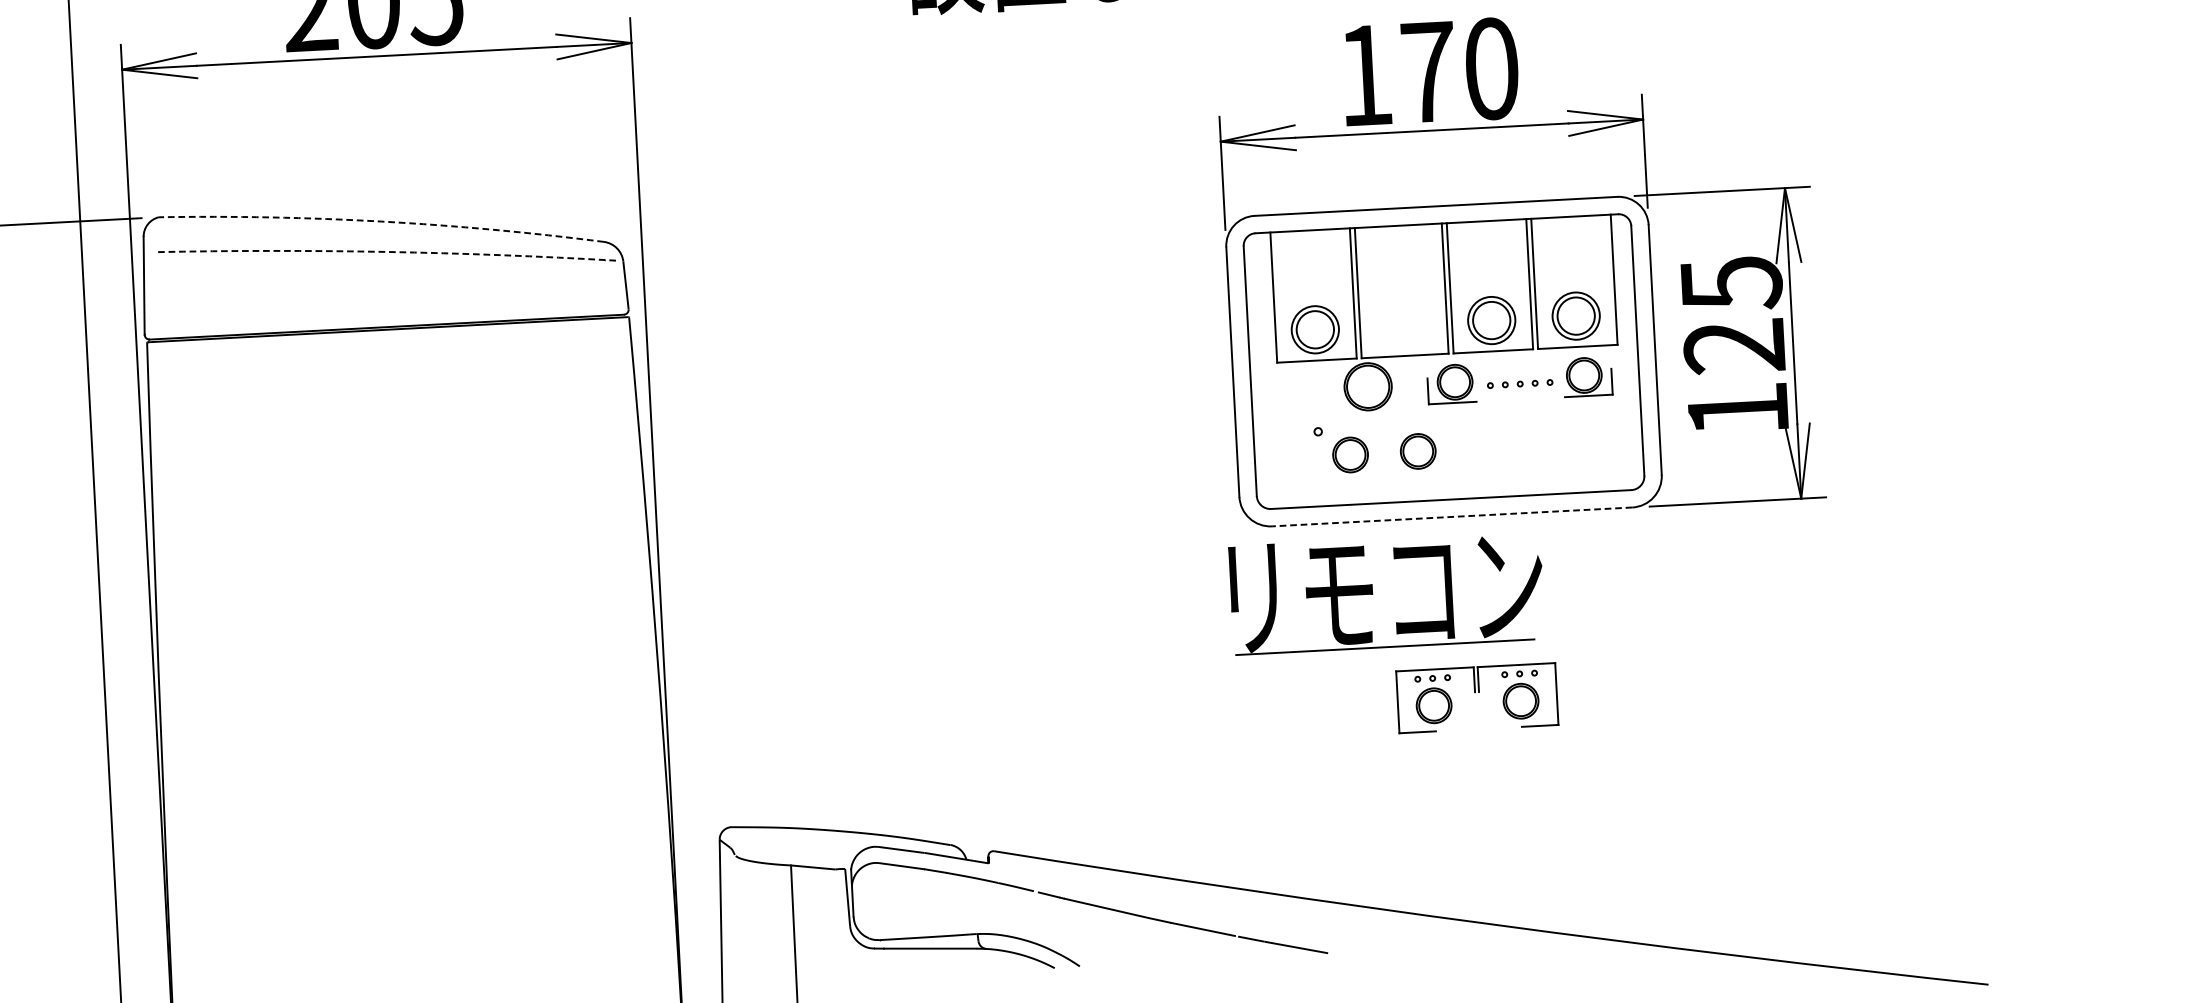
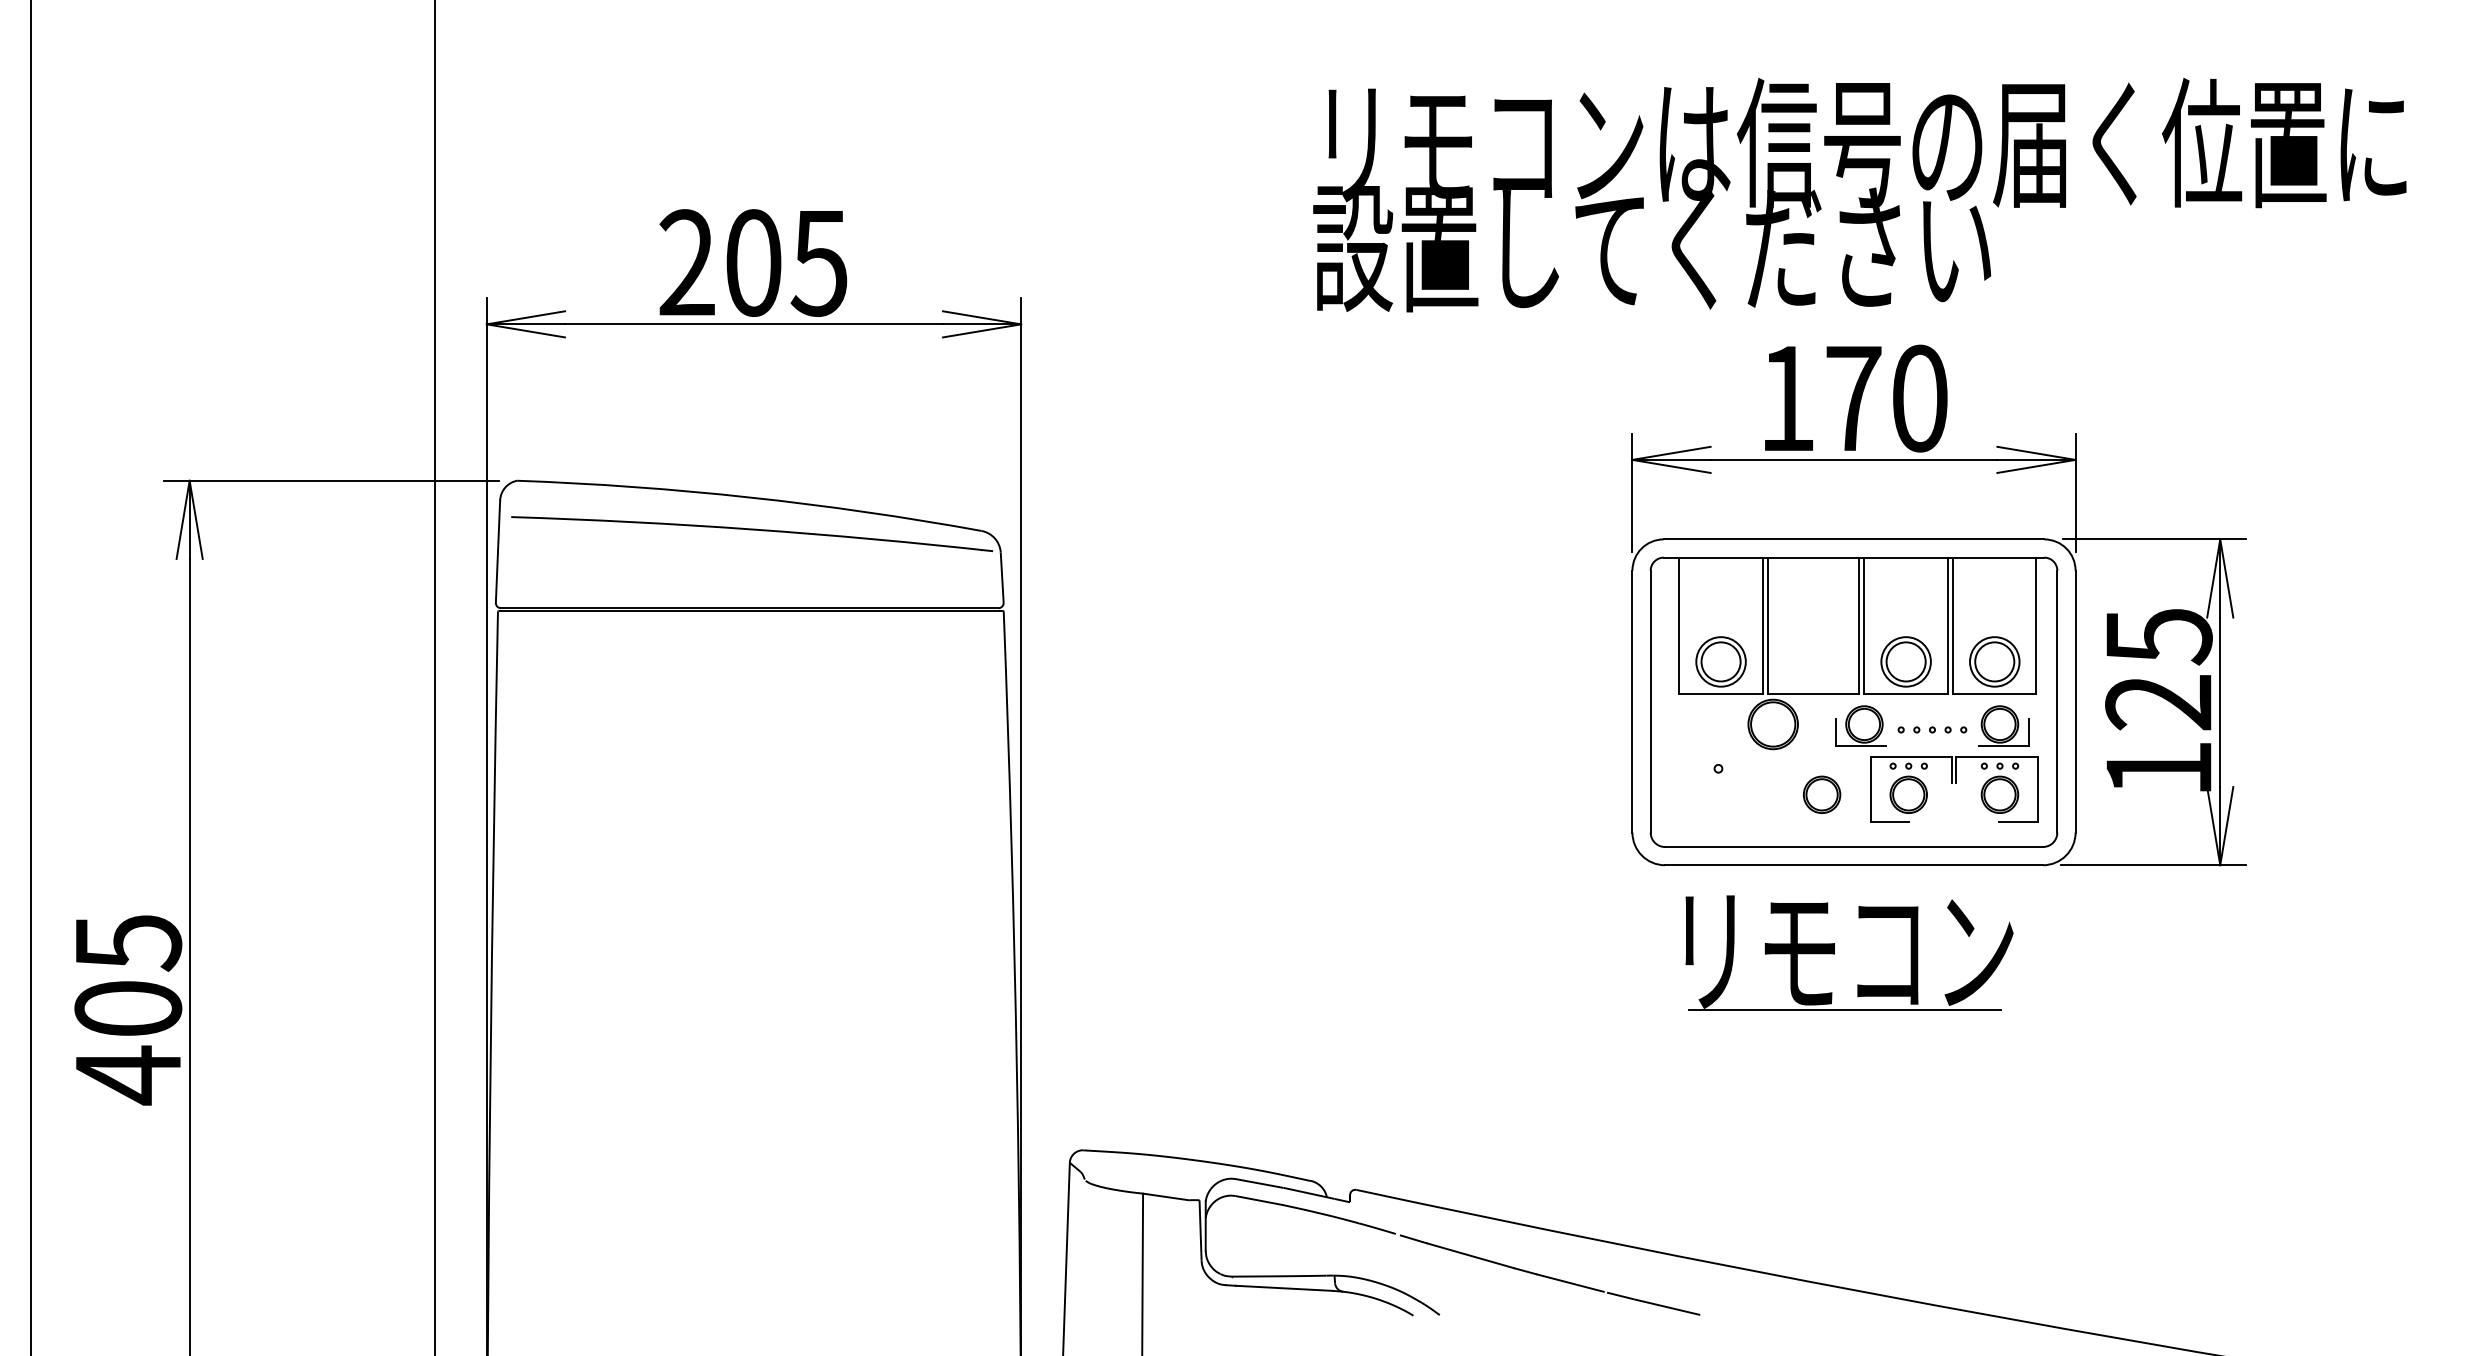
arc: (382, 221) -> (750, 497), dashed -> solid
arc: (385, 251) -> (752, 529), dashed -> solid
part: (1350, 454) -> (1751, 794), removed
line: (1452, 517) -> (1854, 865), dashed -> solid
part: (1372, 593) -> (1834, 952), moved
part: (1478, 692) -> (1955, 783), moved

